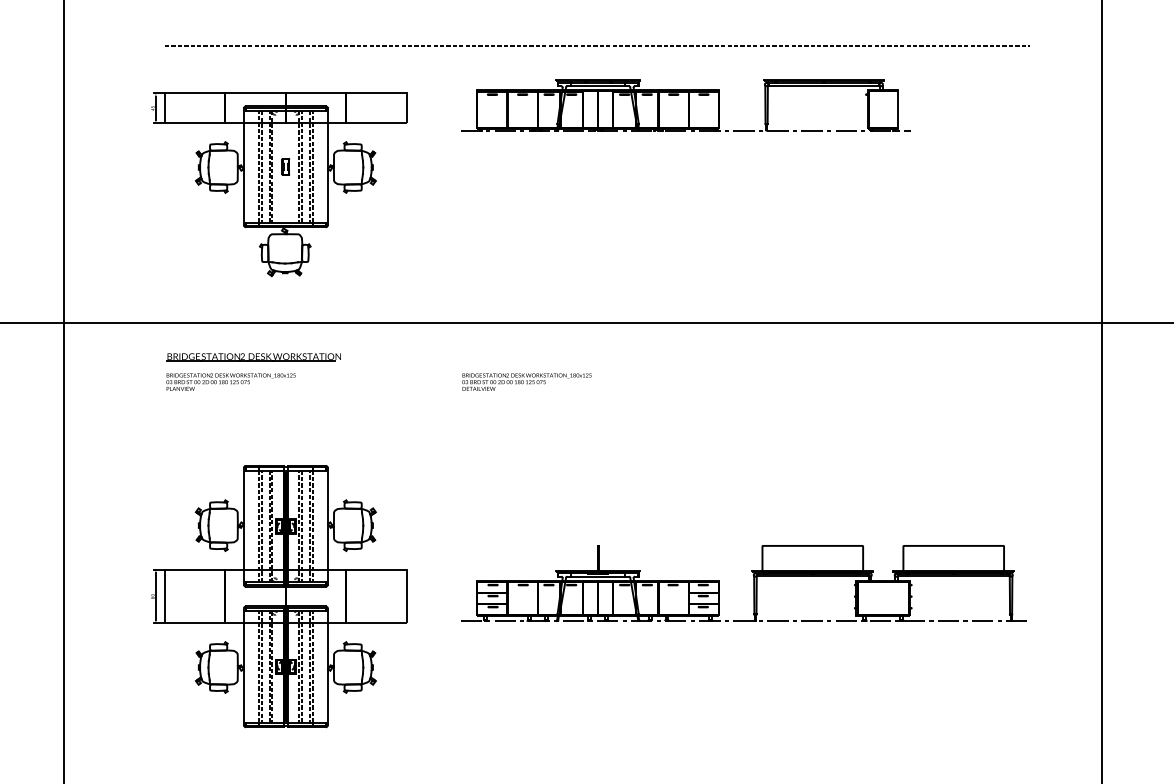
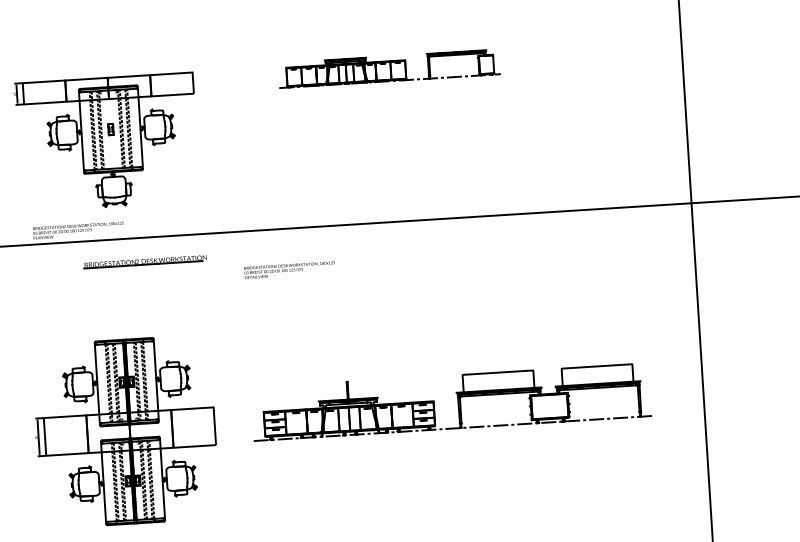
line: (597, 46) -> (324, 31), removed
part: (685, 105) -> (389, 68), size x0.7
part: (253, 357) -> (145, 261), moved
text: (230, 381) -> (78, 230), moved

